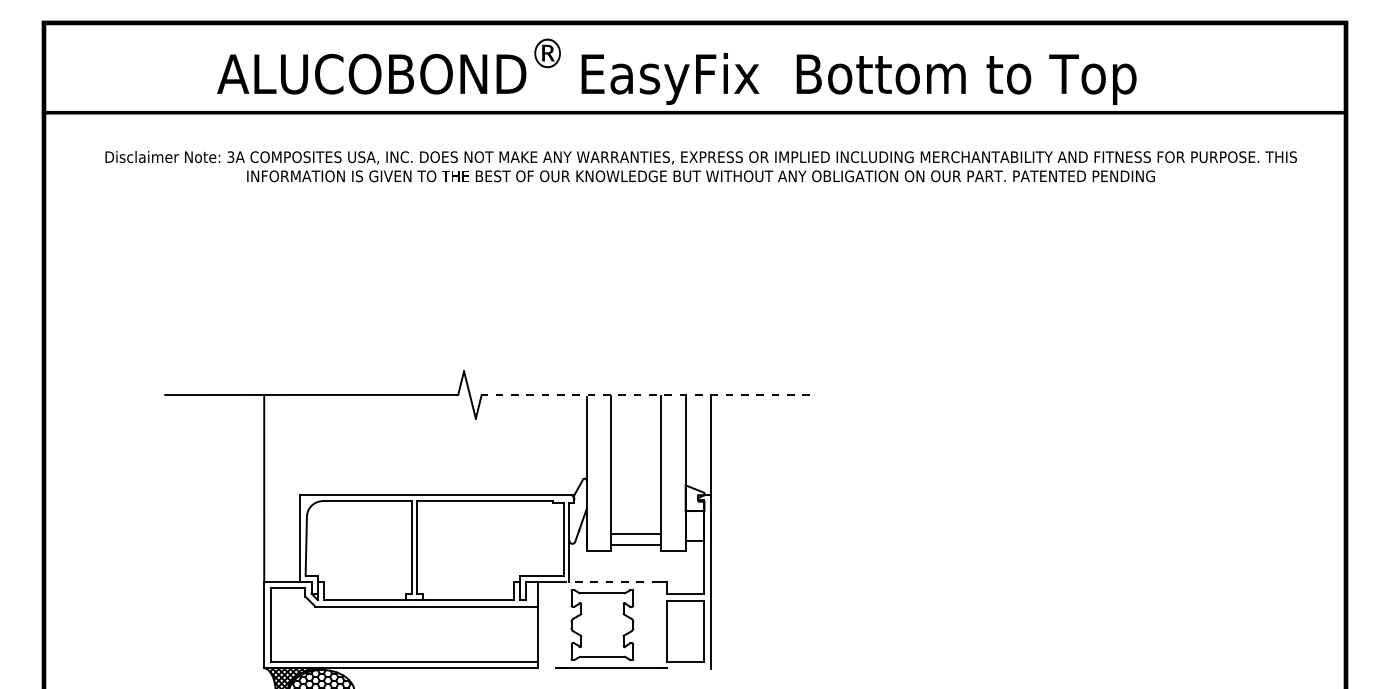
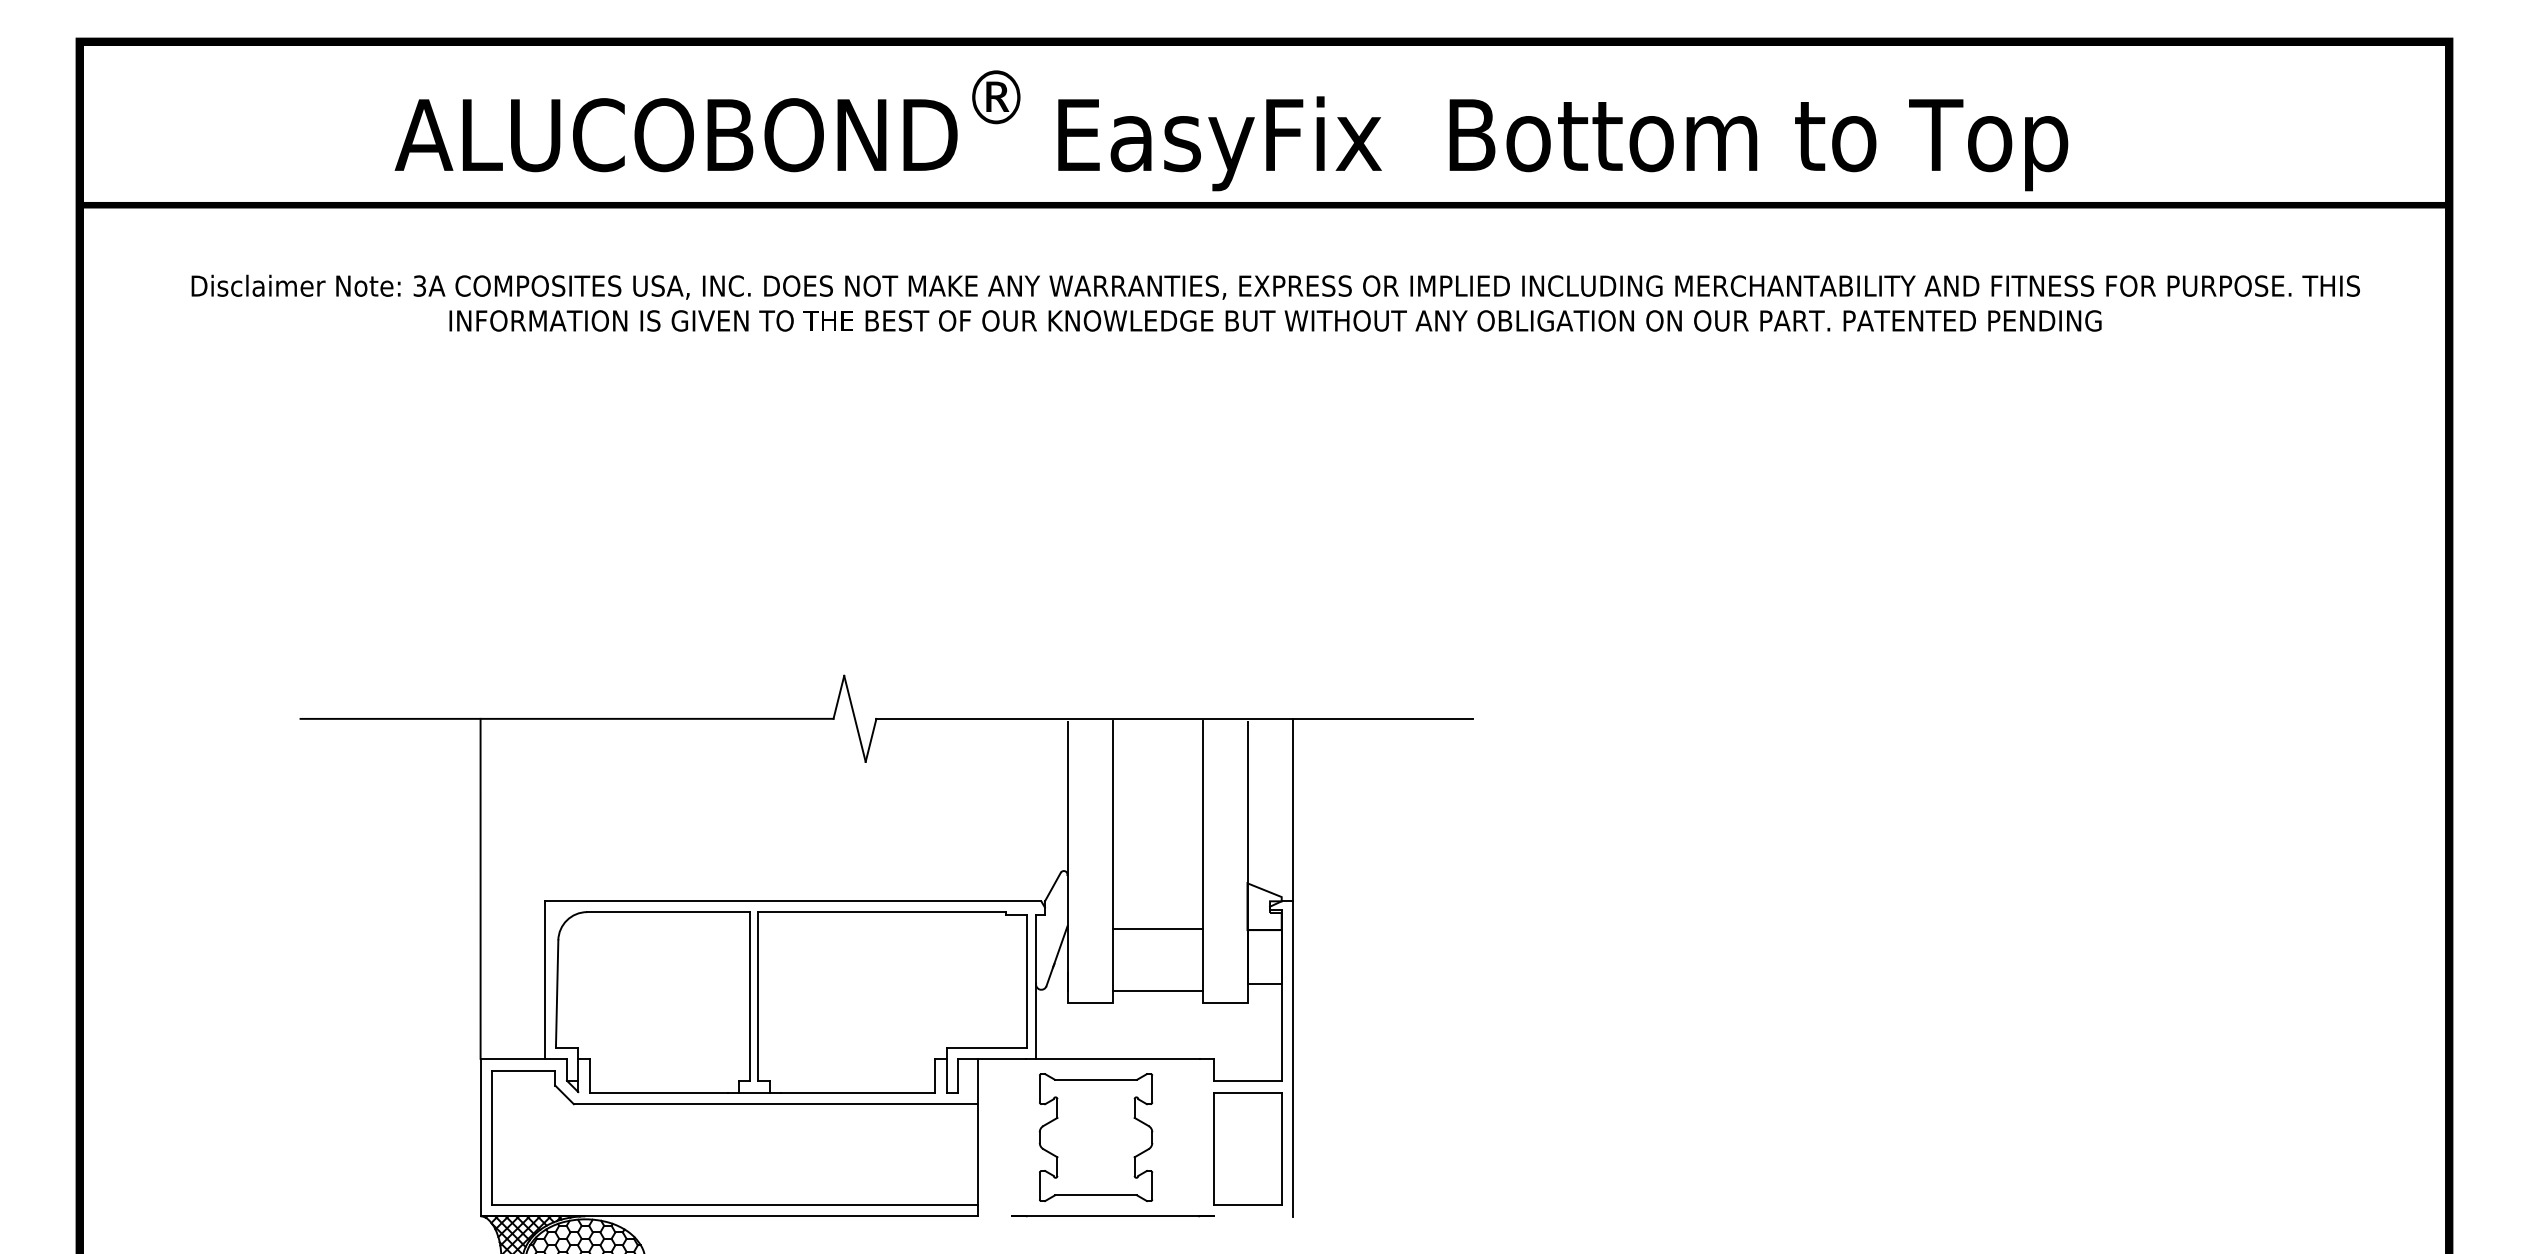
line: (645, 395) -> (1174, 719), dashed -> solid
line: (635, 533) -> (1156, 929), moved
line: (611, 581) -> (1112, 1058), dashed -> solid

